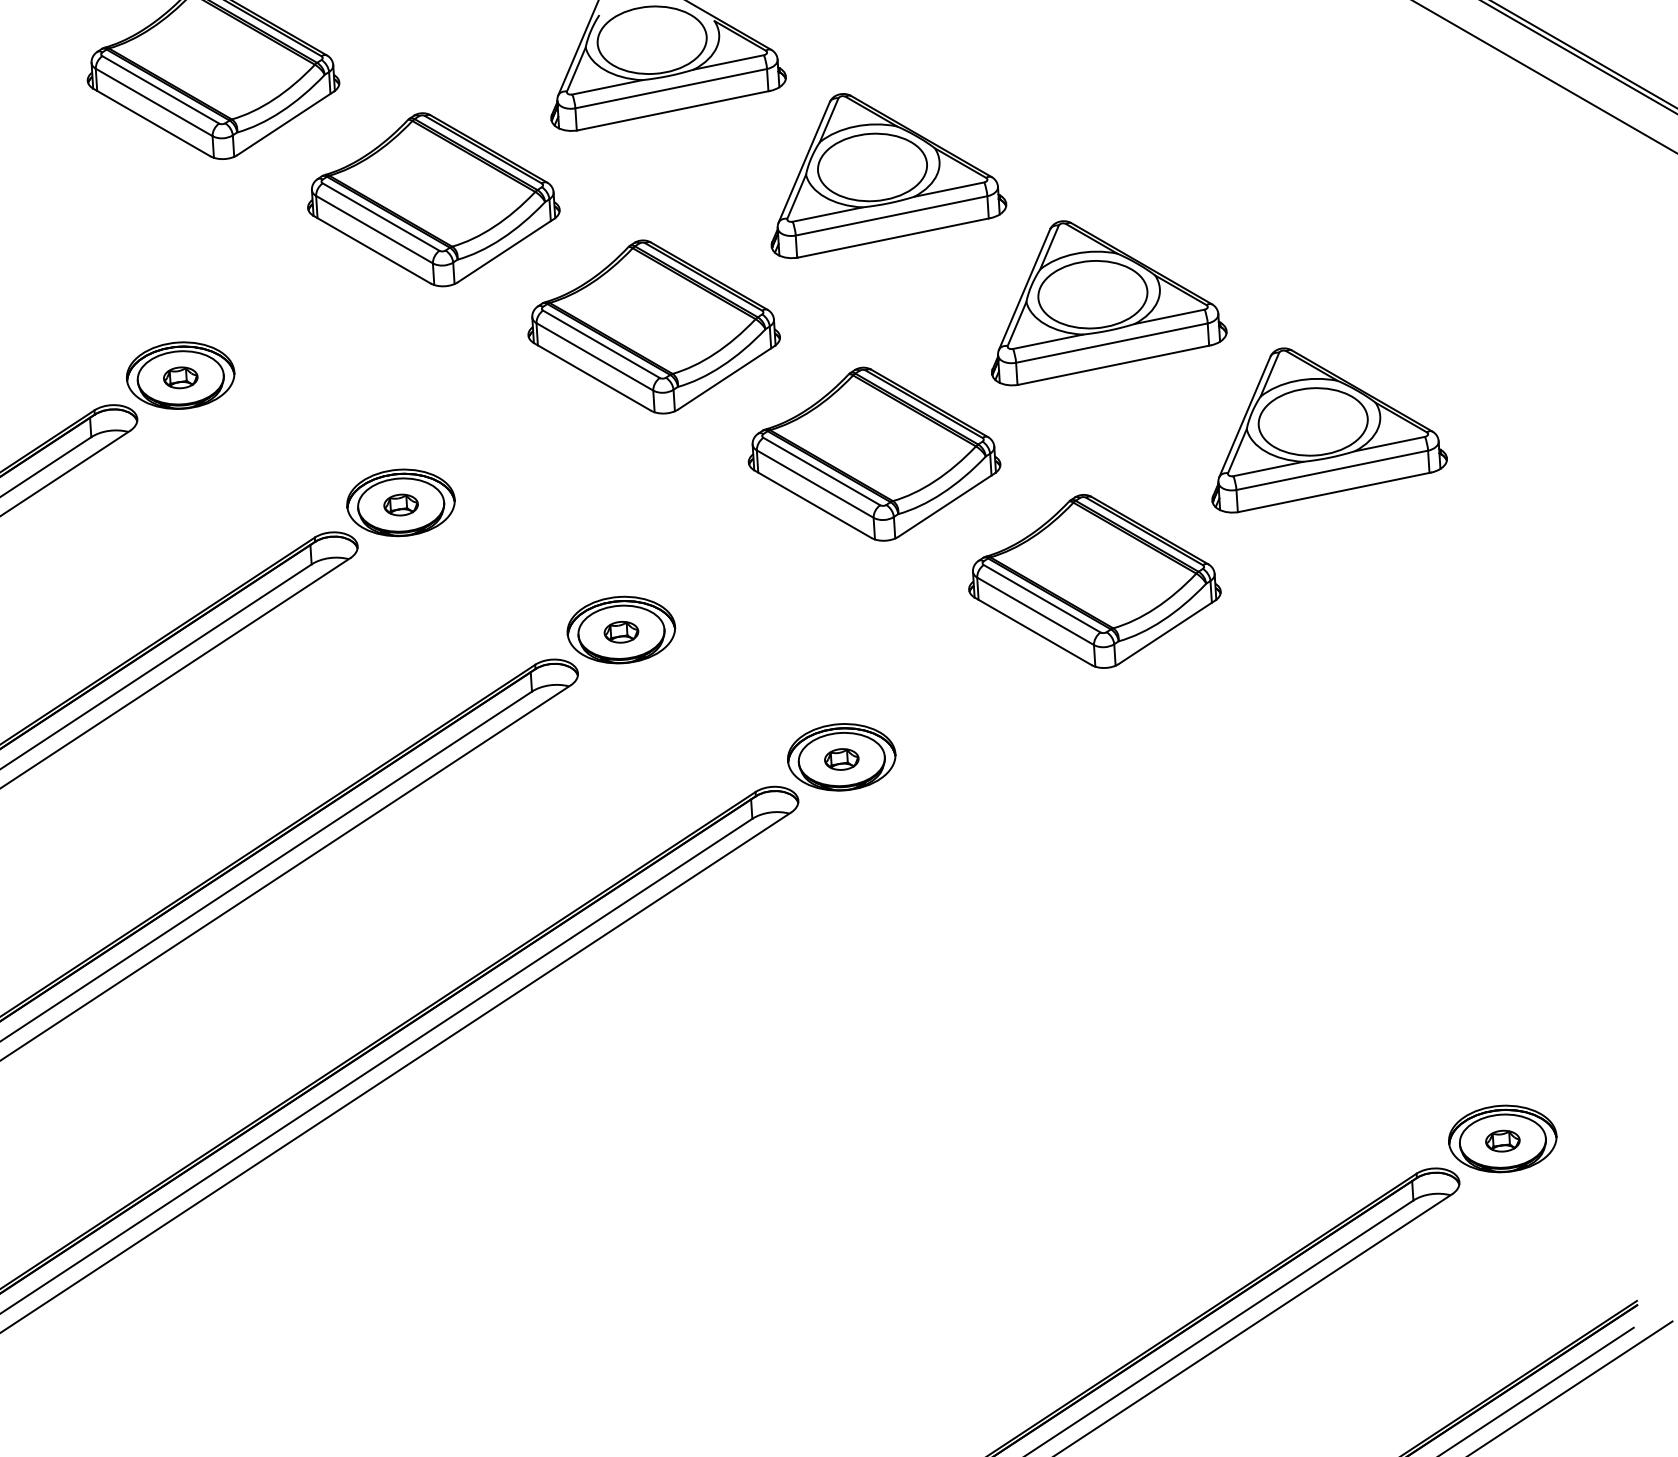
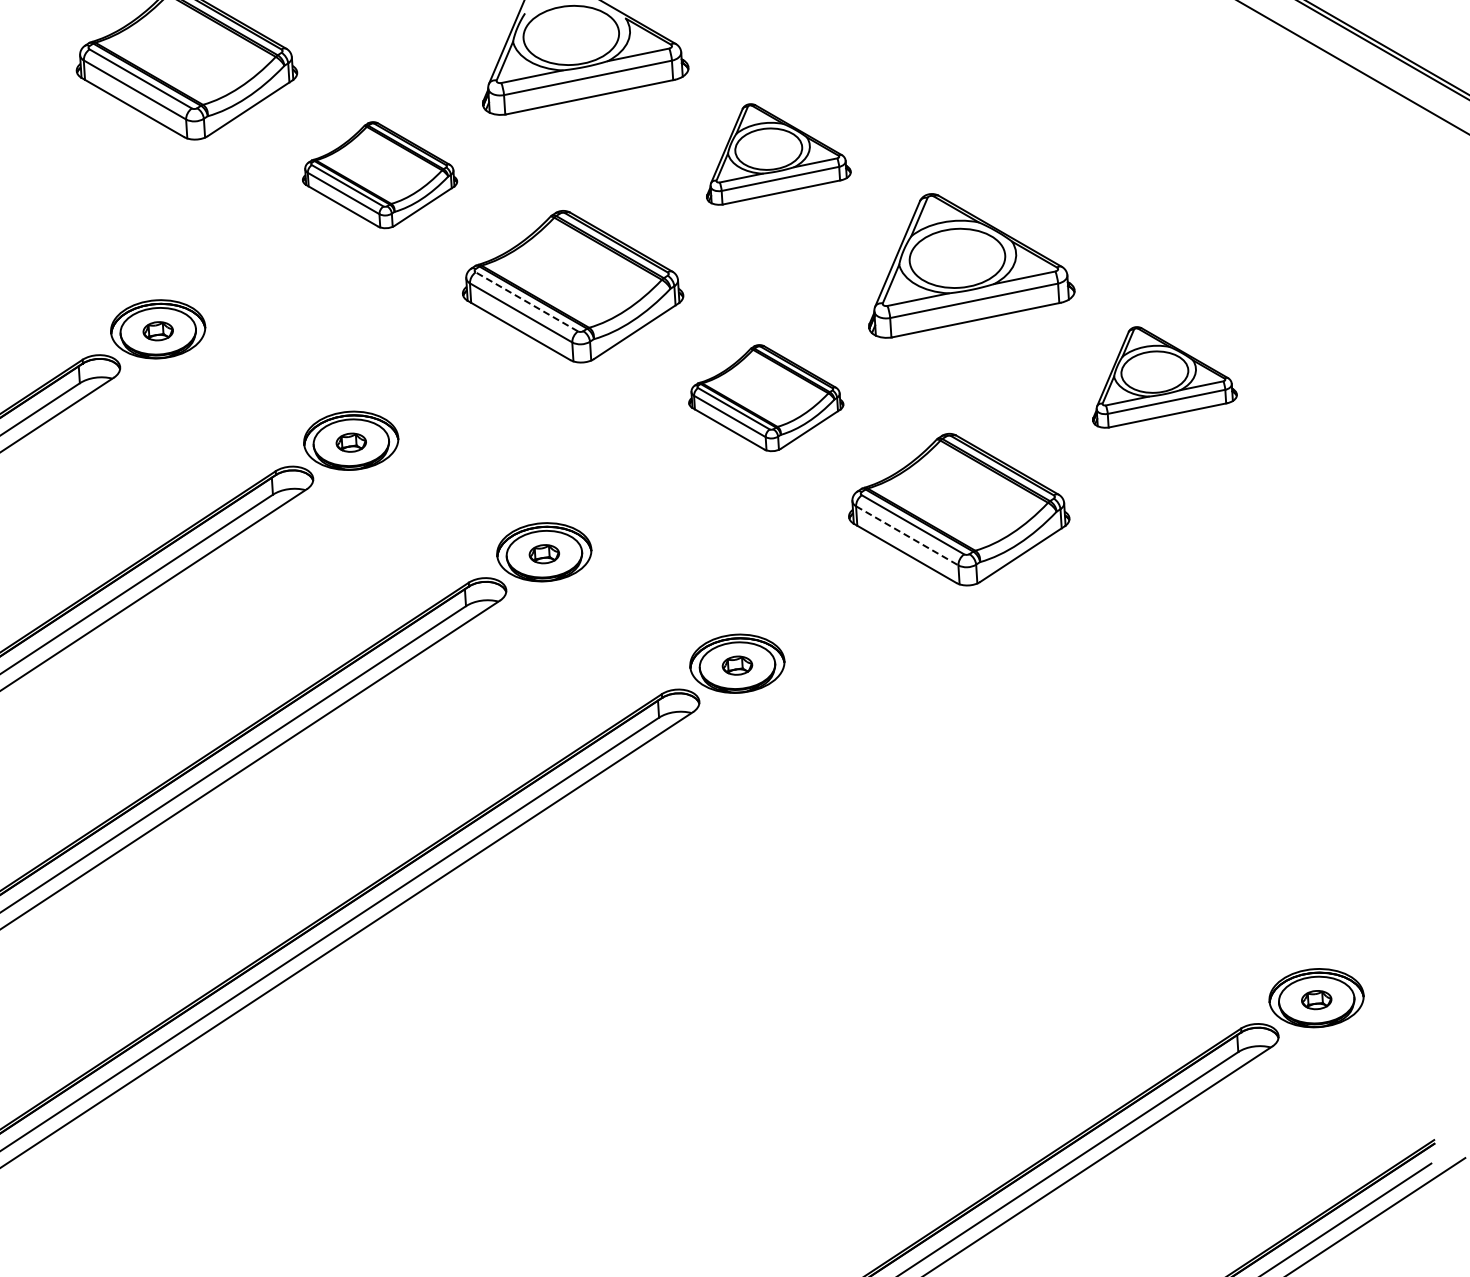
part: (888, 176) -> (778, 154), size x0.7
part: (433, 198) -> (379, 174), size x0.7
line: (601, 343) -> (526, 301), solid -> dashed
part: (1329, 430) -> (1164, 377), size x0.7
part: (874, 453) -> (766, 397), size x0.7
line: (1035, 612) -> (907, 536), solid -> dashed

